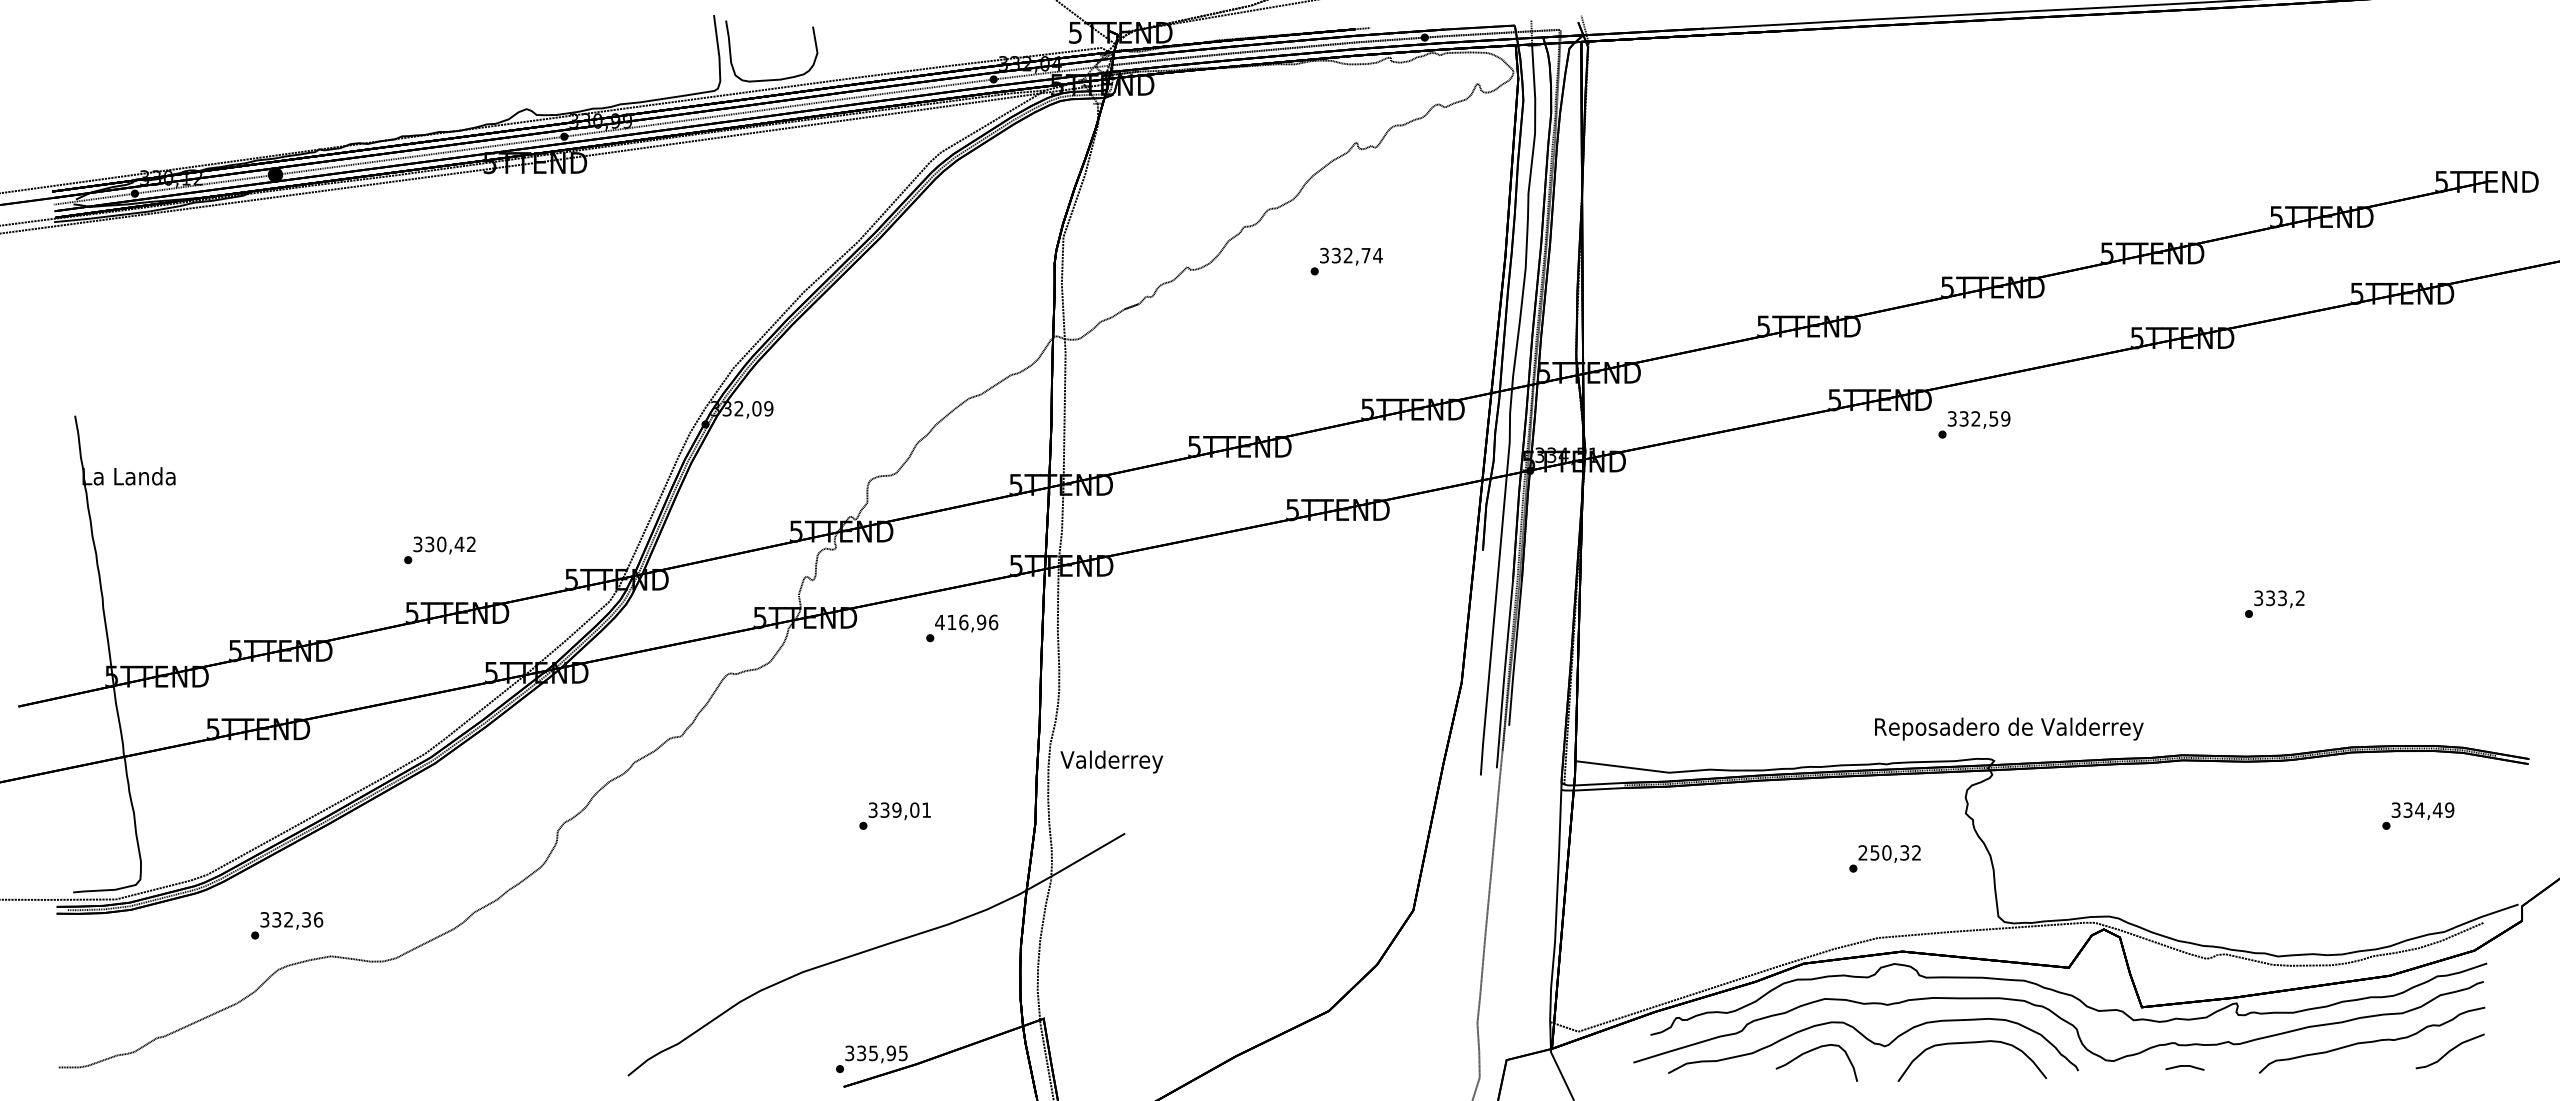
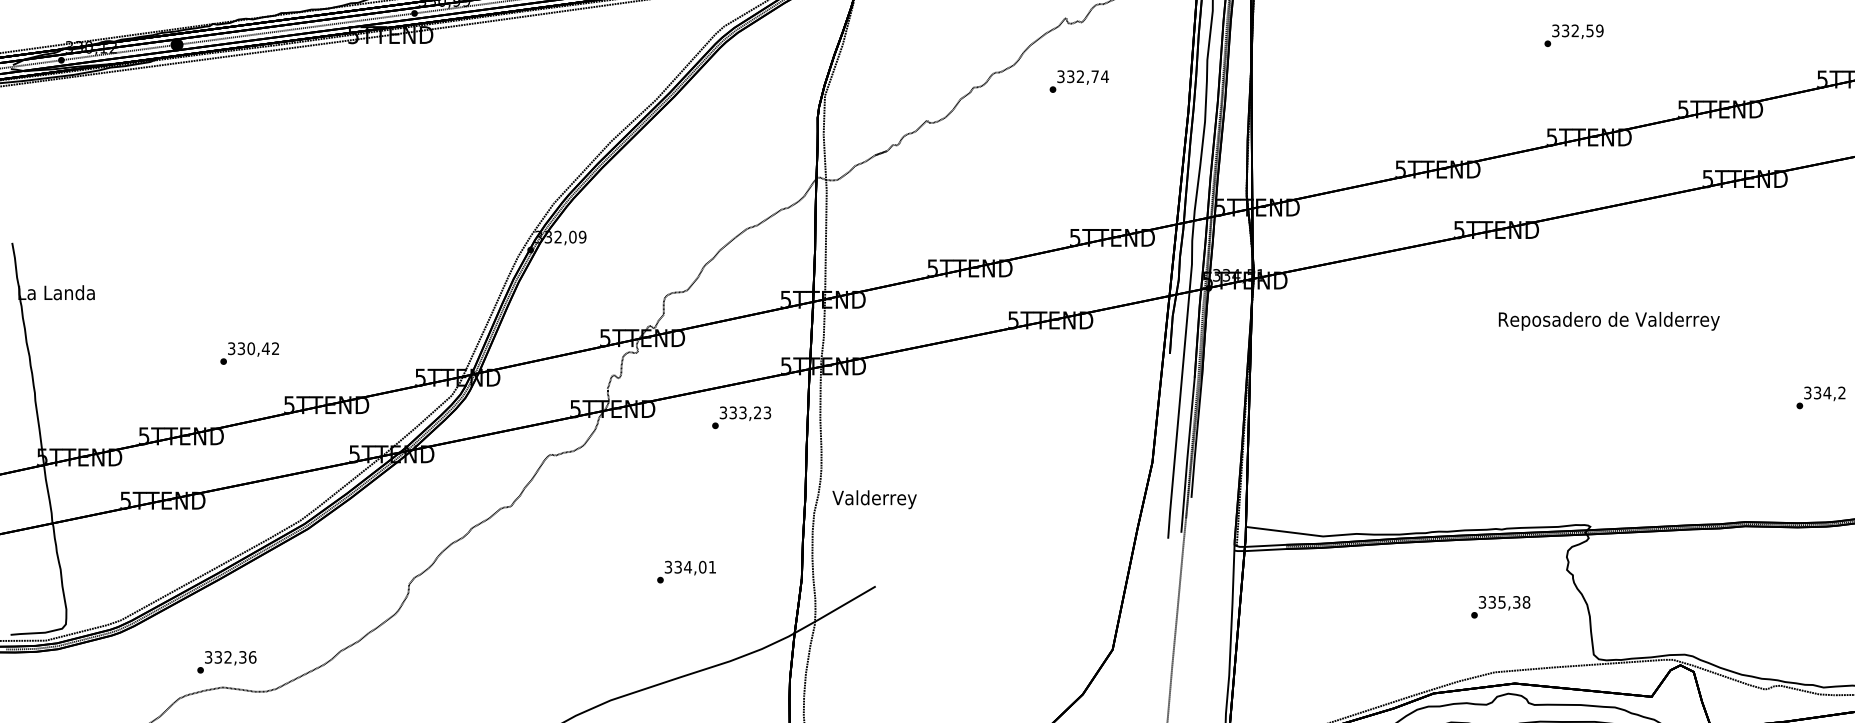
text: (1346, 261) -> (1079, 81), moved
text: (1974, 424) -> (1574, 35), moved
text: (439, 550) -> (249, 353), moved
text: (2282, 598) -> (1827, 393), 333,2 -> 334,2
text: (966, 622) -> (745, 412), 416,96 -> 333,23
text: (2009, 728) -> (1609, 320), moved
text: (1111, 761) -> (874, 499), moved
text: (896, 809) -> (687, 566), 339,01 -> 334,01
text: (1889, 852) -> (1504, 602), 250,32 -> 335,38
text: (287, 925) -> (227, 662), moved

